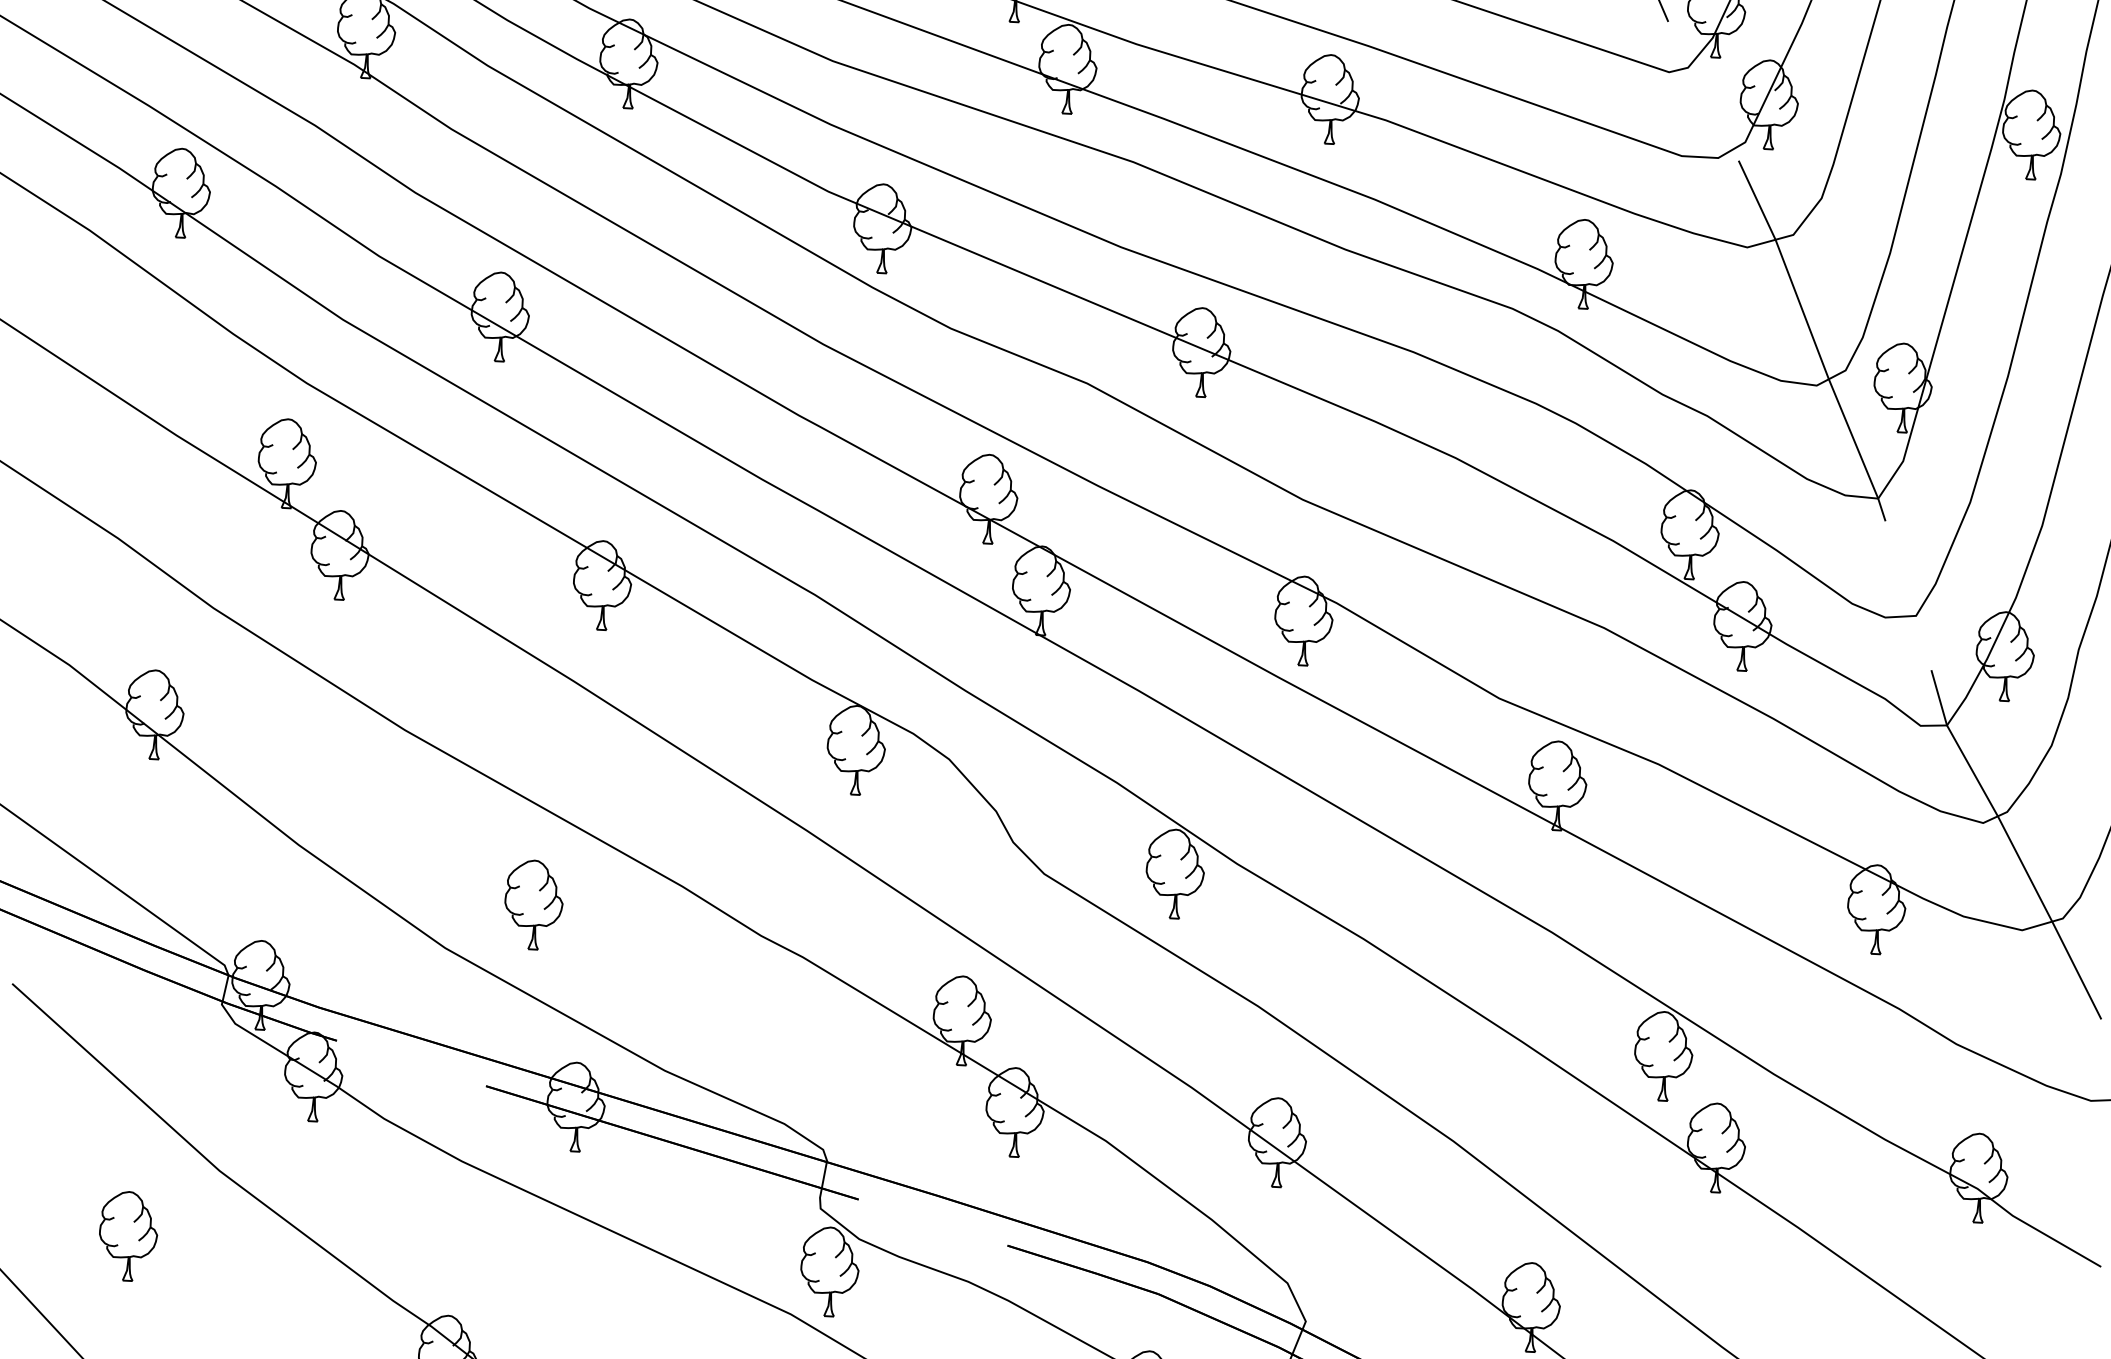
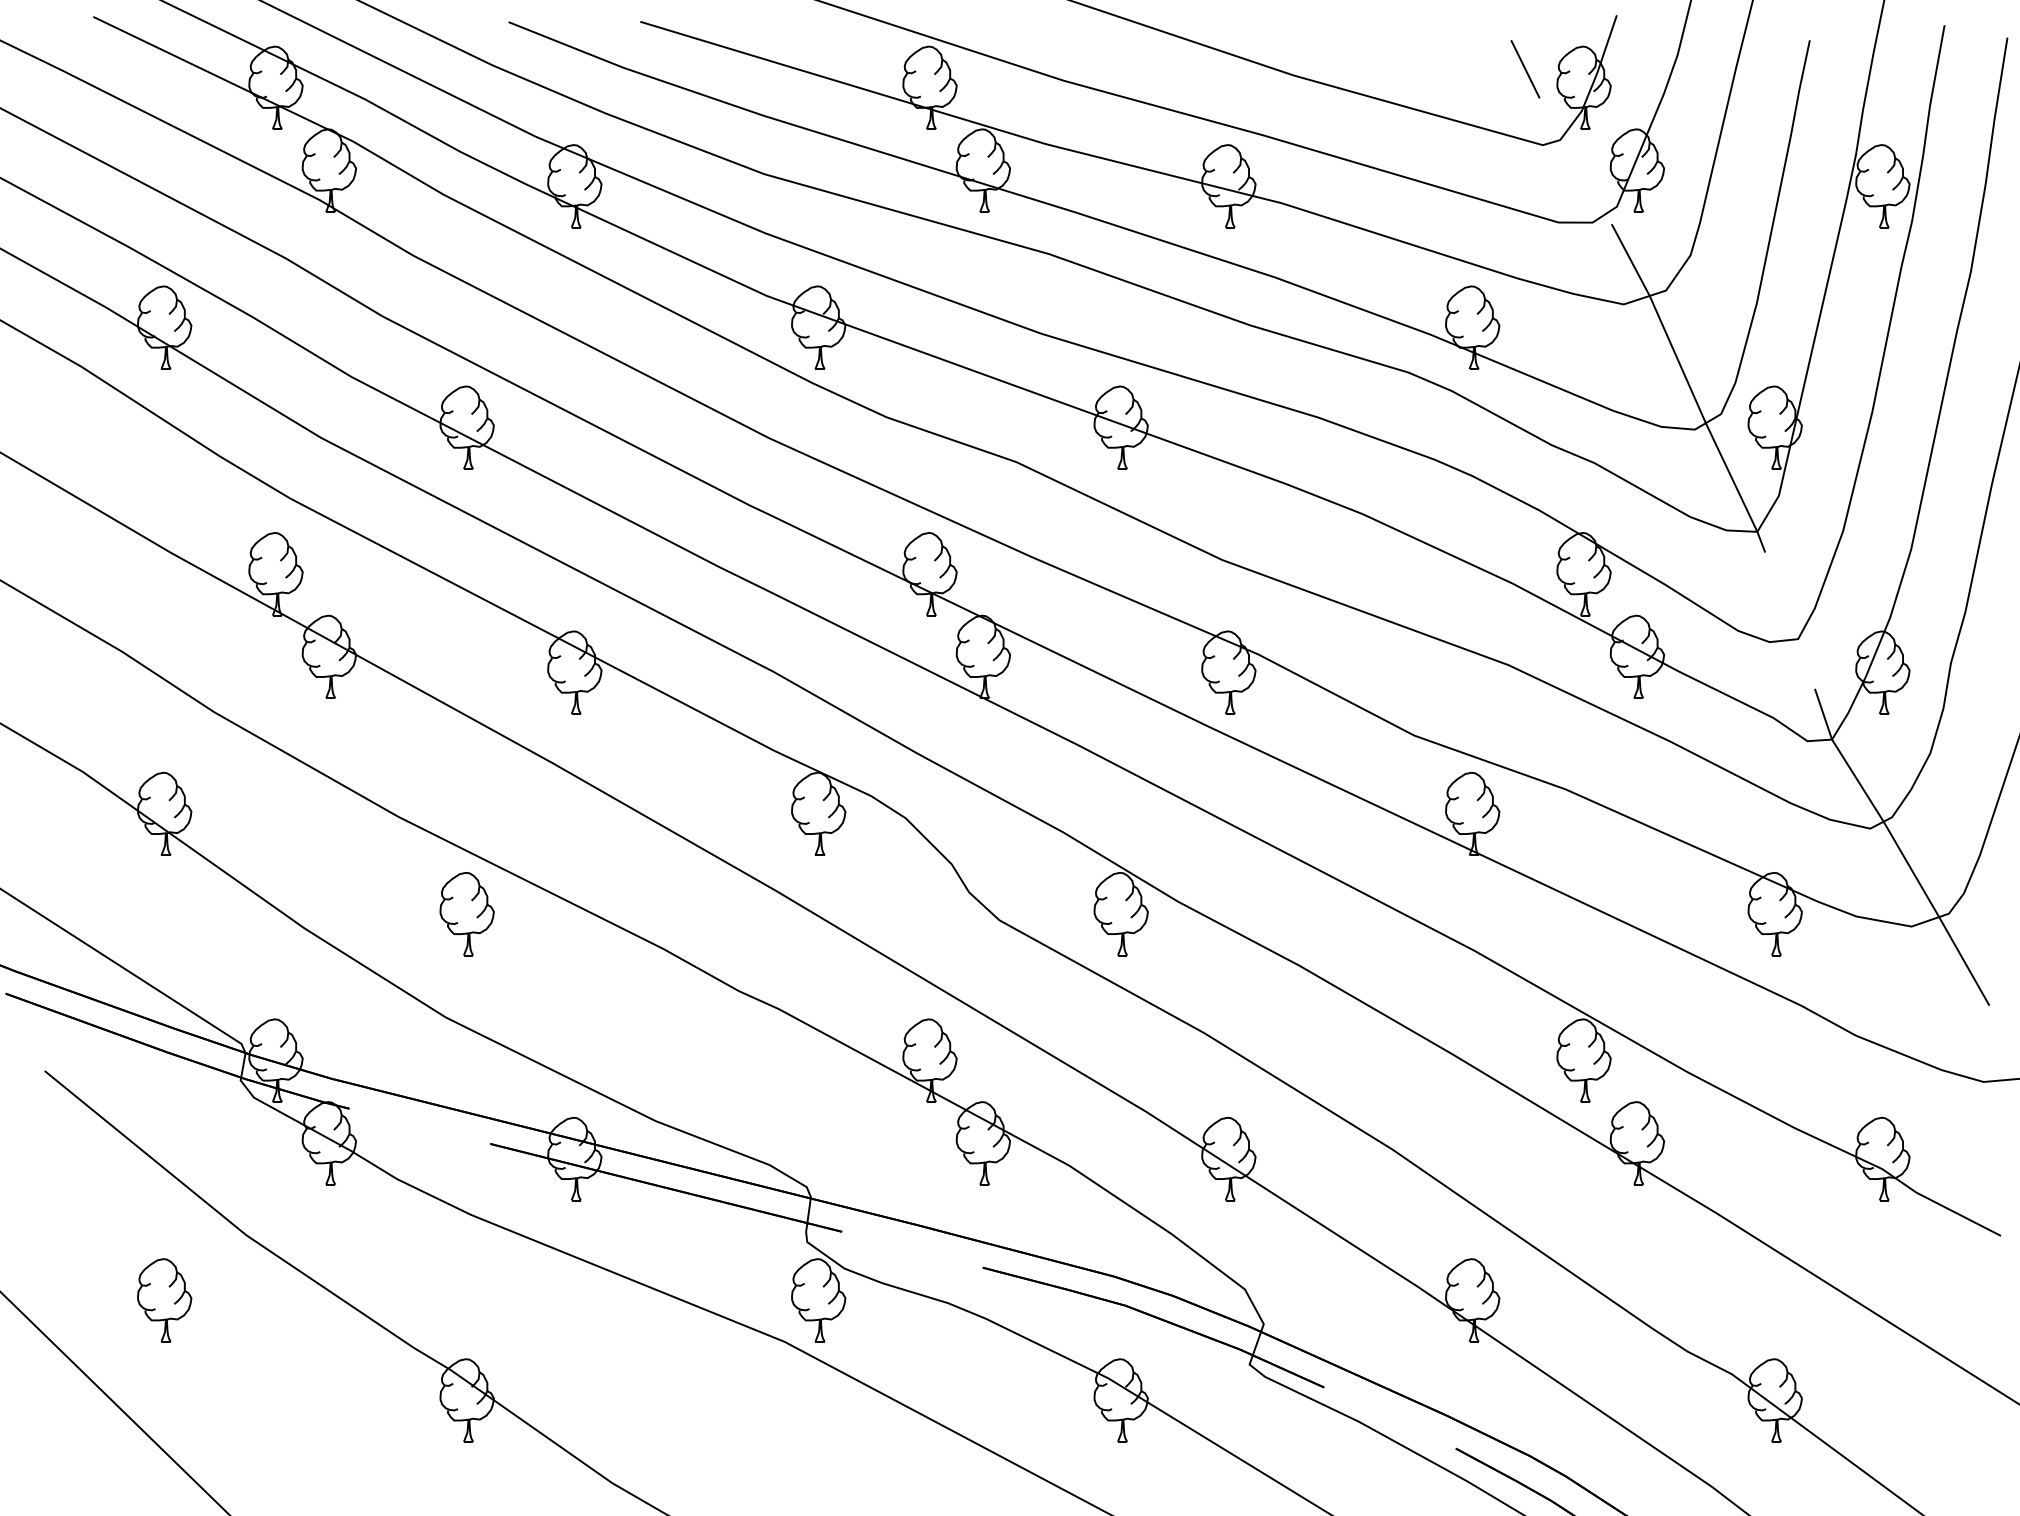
part: (533, 905) -> (466, 914), moved

